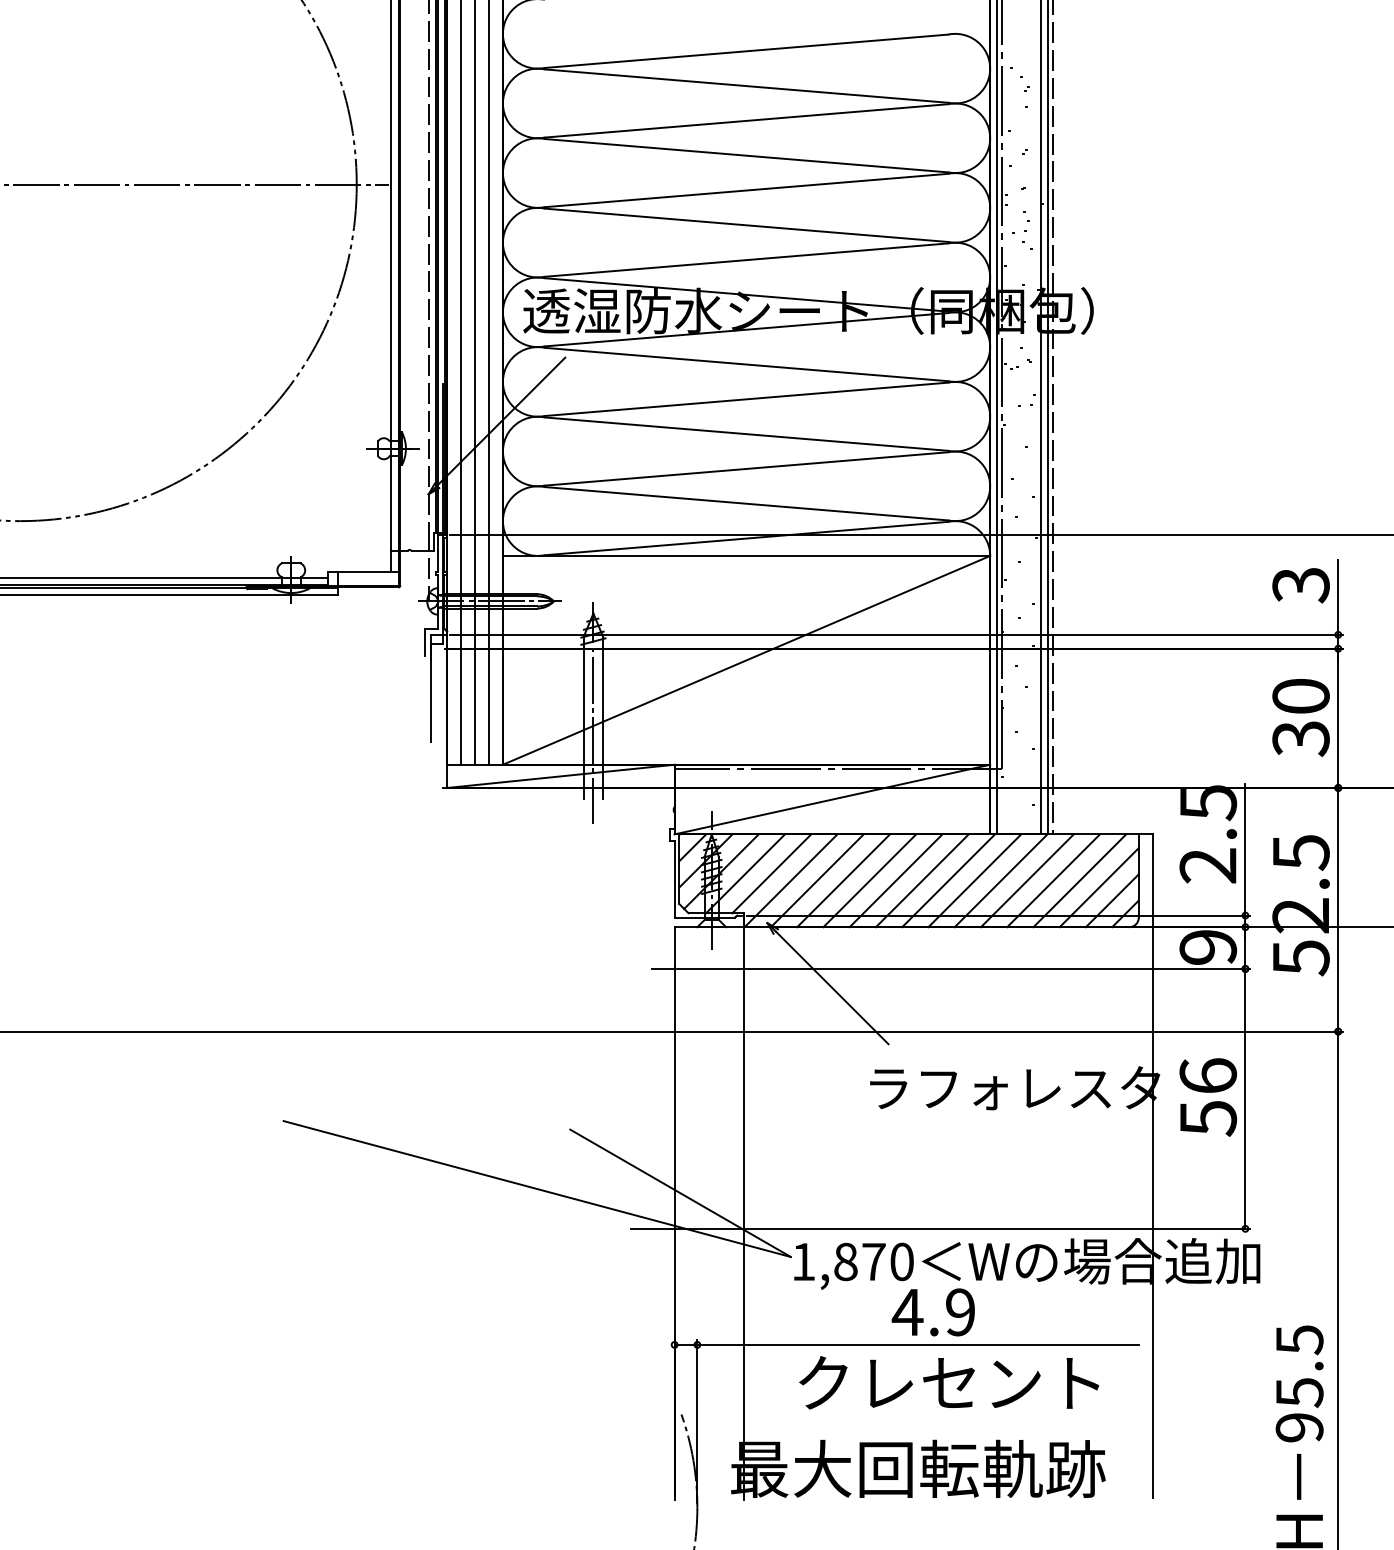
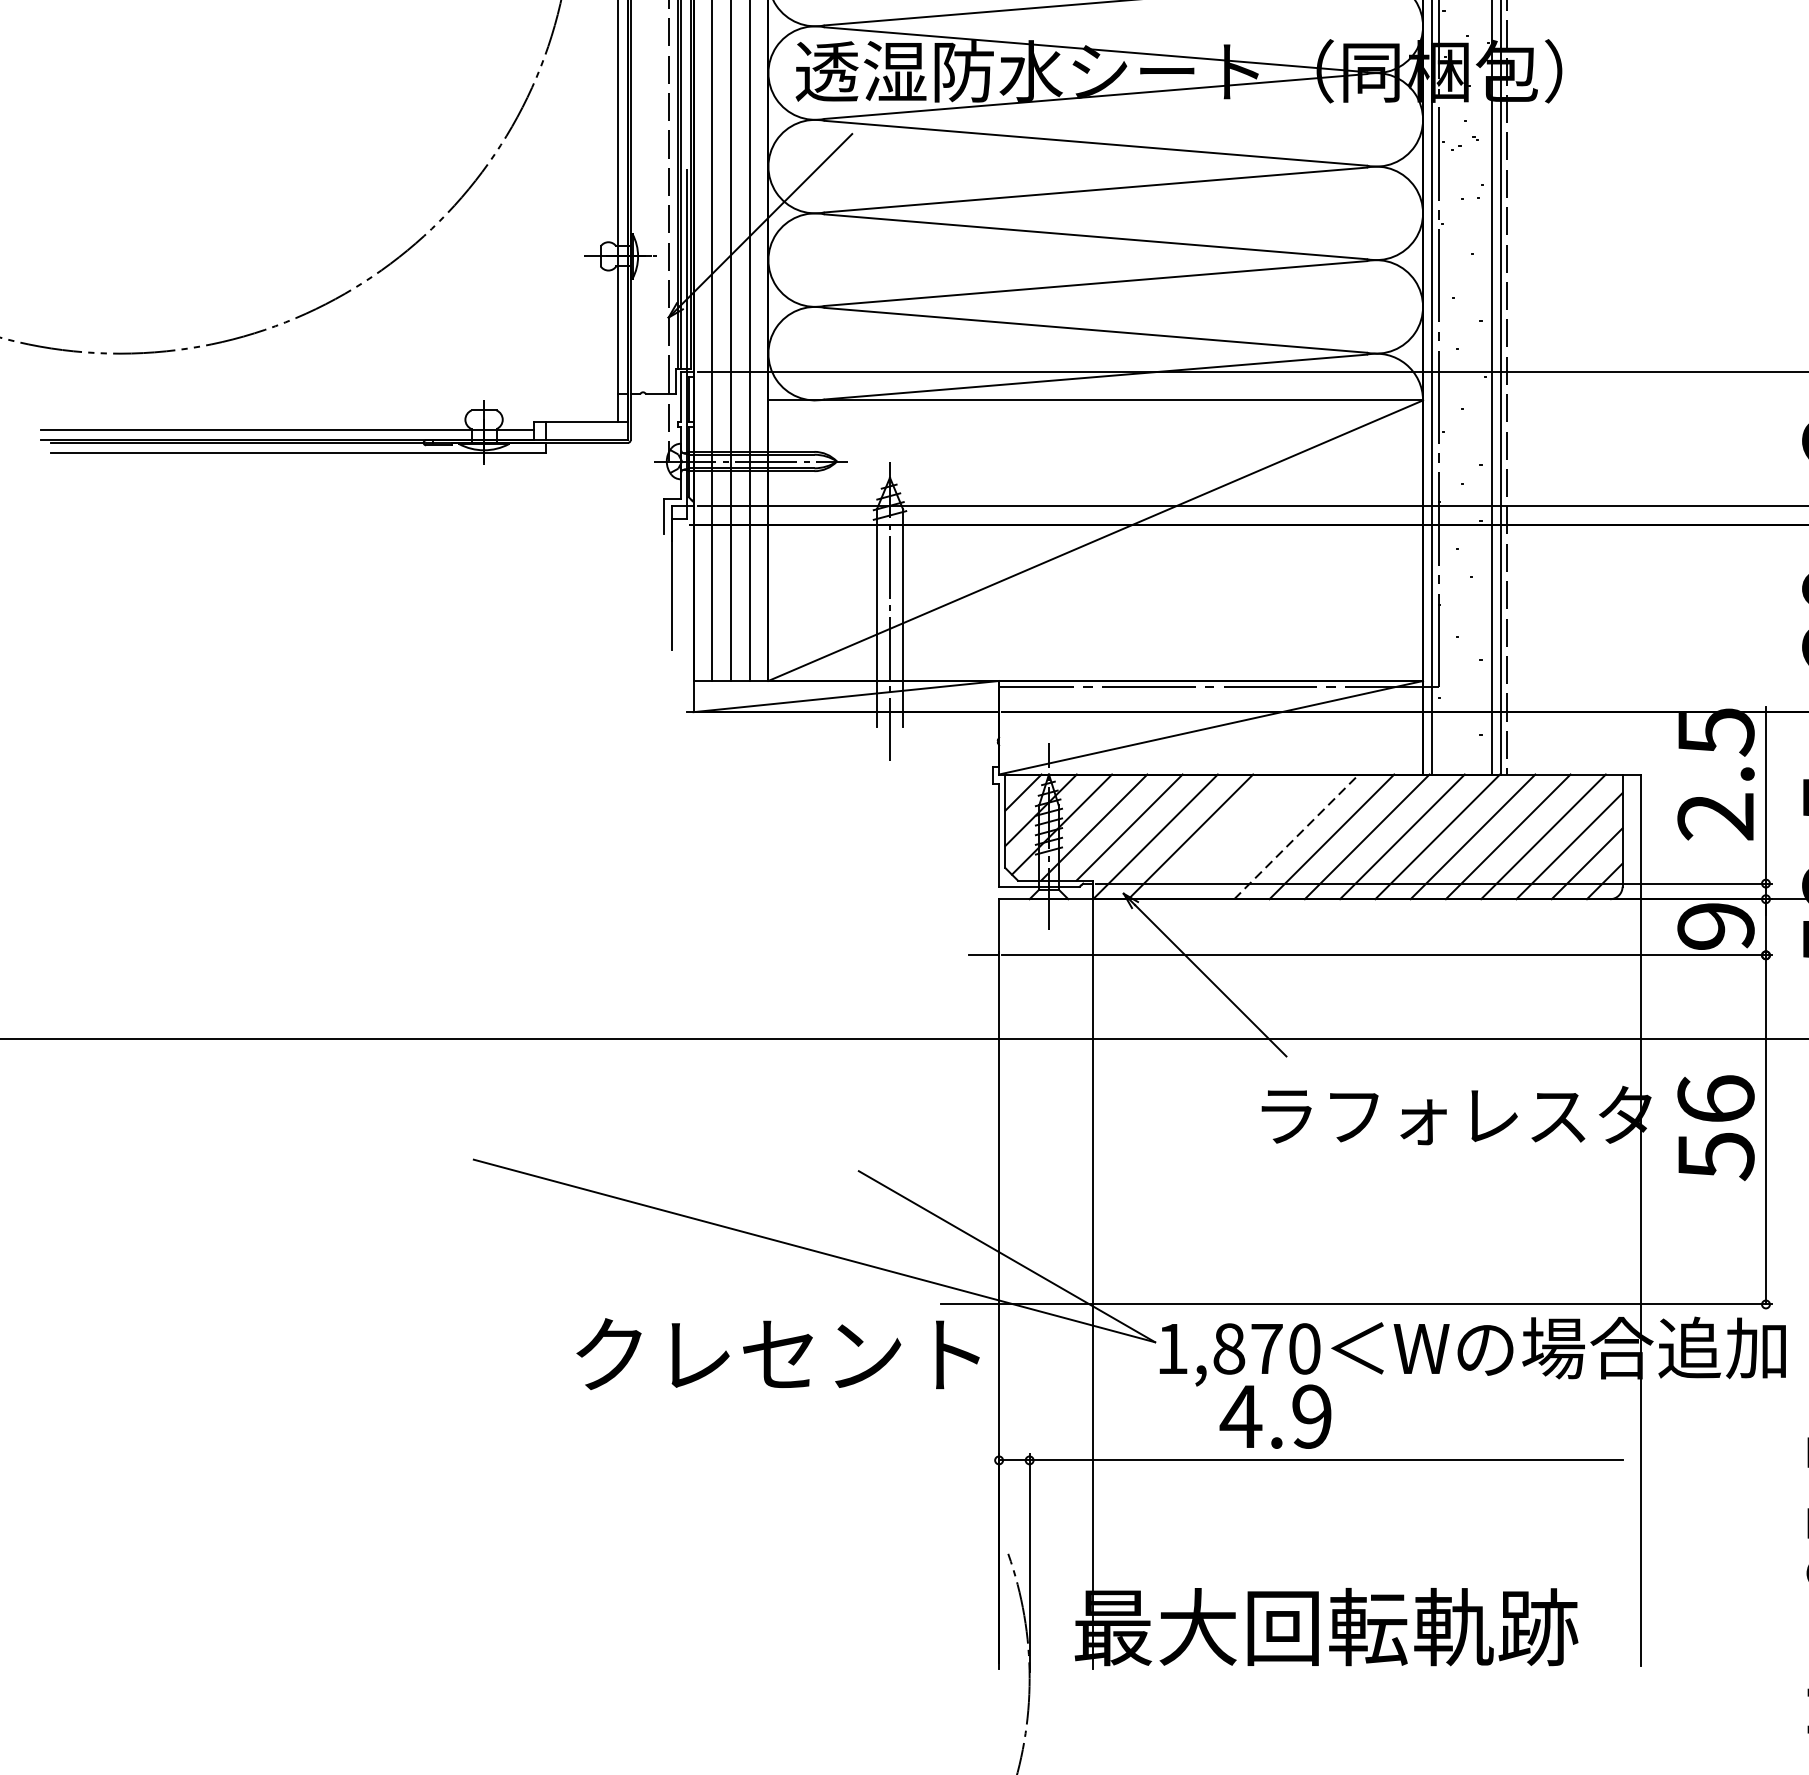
line: (843, 880) -> (1225, 836), removed
line: (869, 880) -> (1260, 836), removed
line: (896, 880) -> (1297, 836), solid -> dashed
text: (932, 1312) -> (1274, 1416), moved
text: (949, 1382) -> (778, 1353), moved

